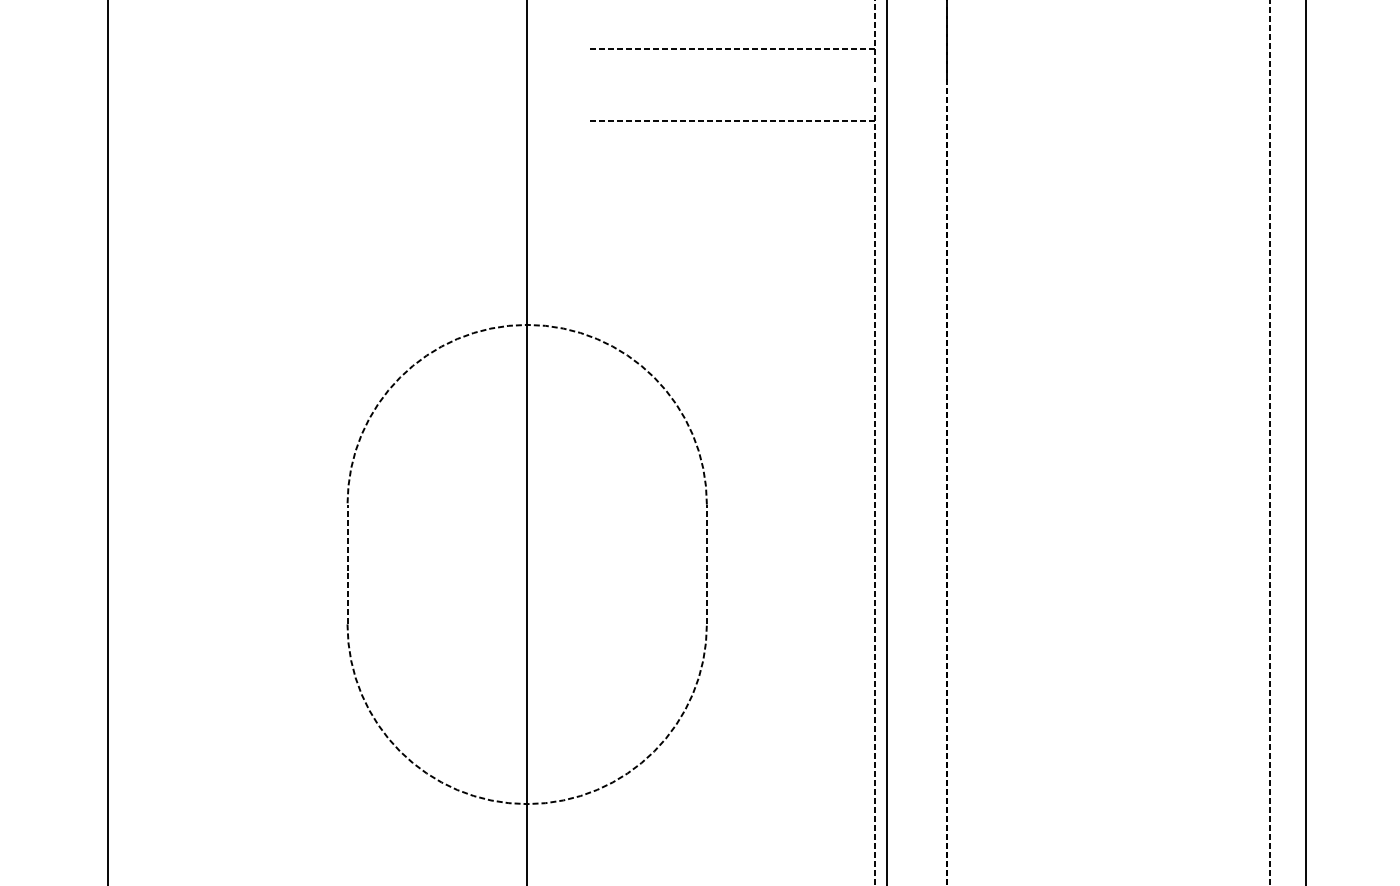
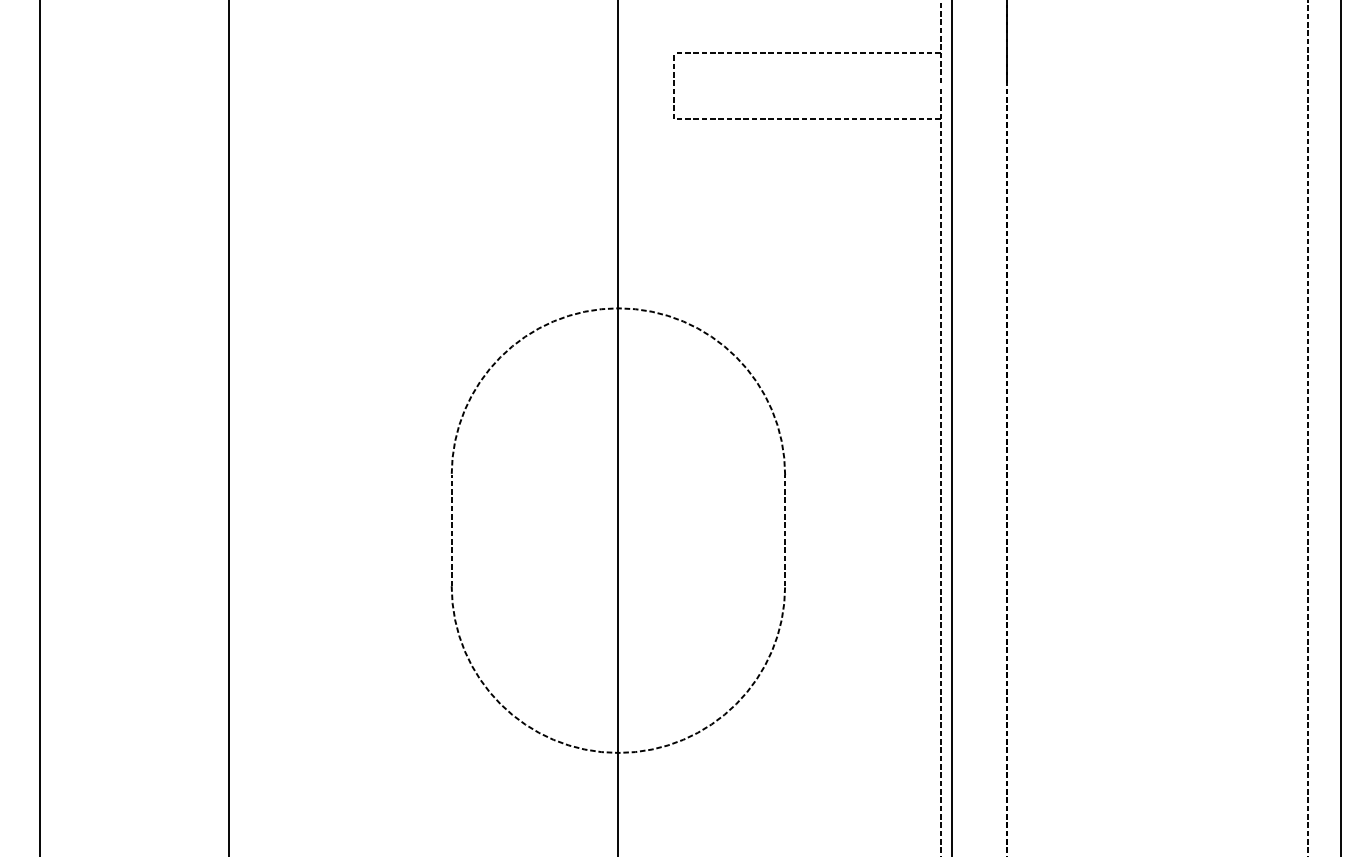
line: (587, 84) -> (674, 85), added

